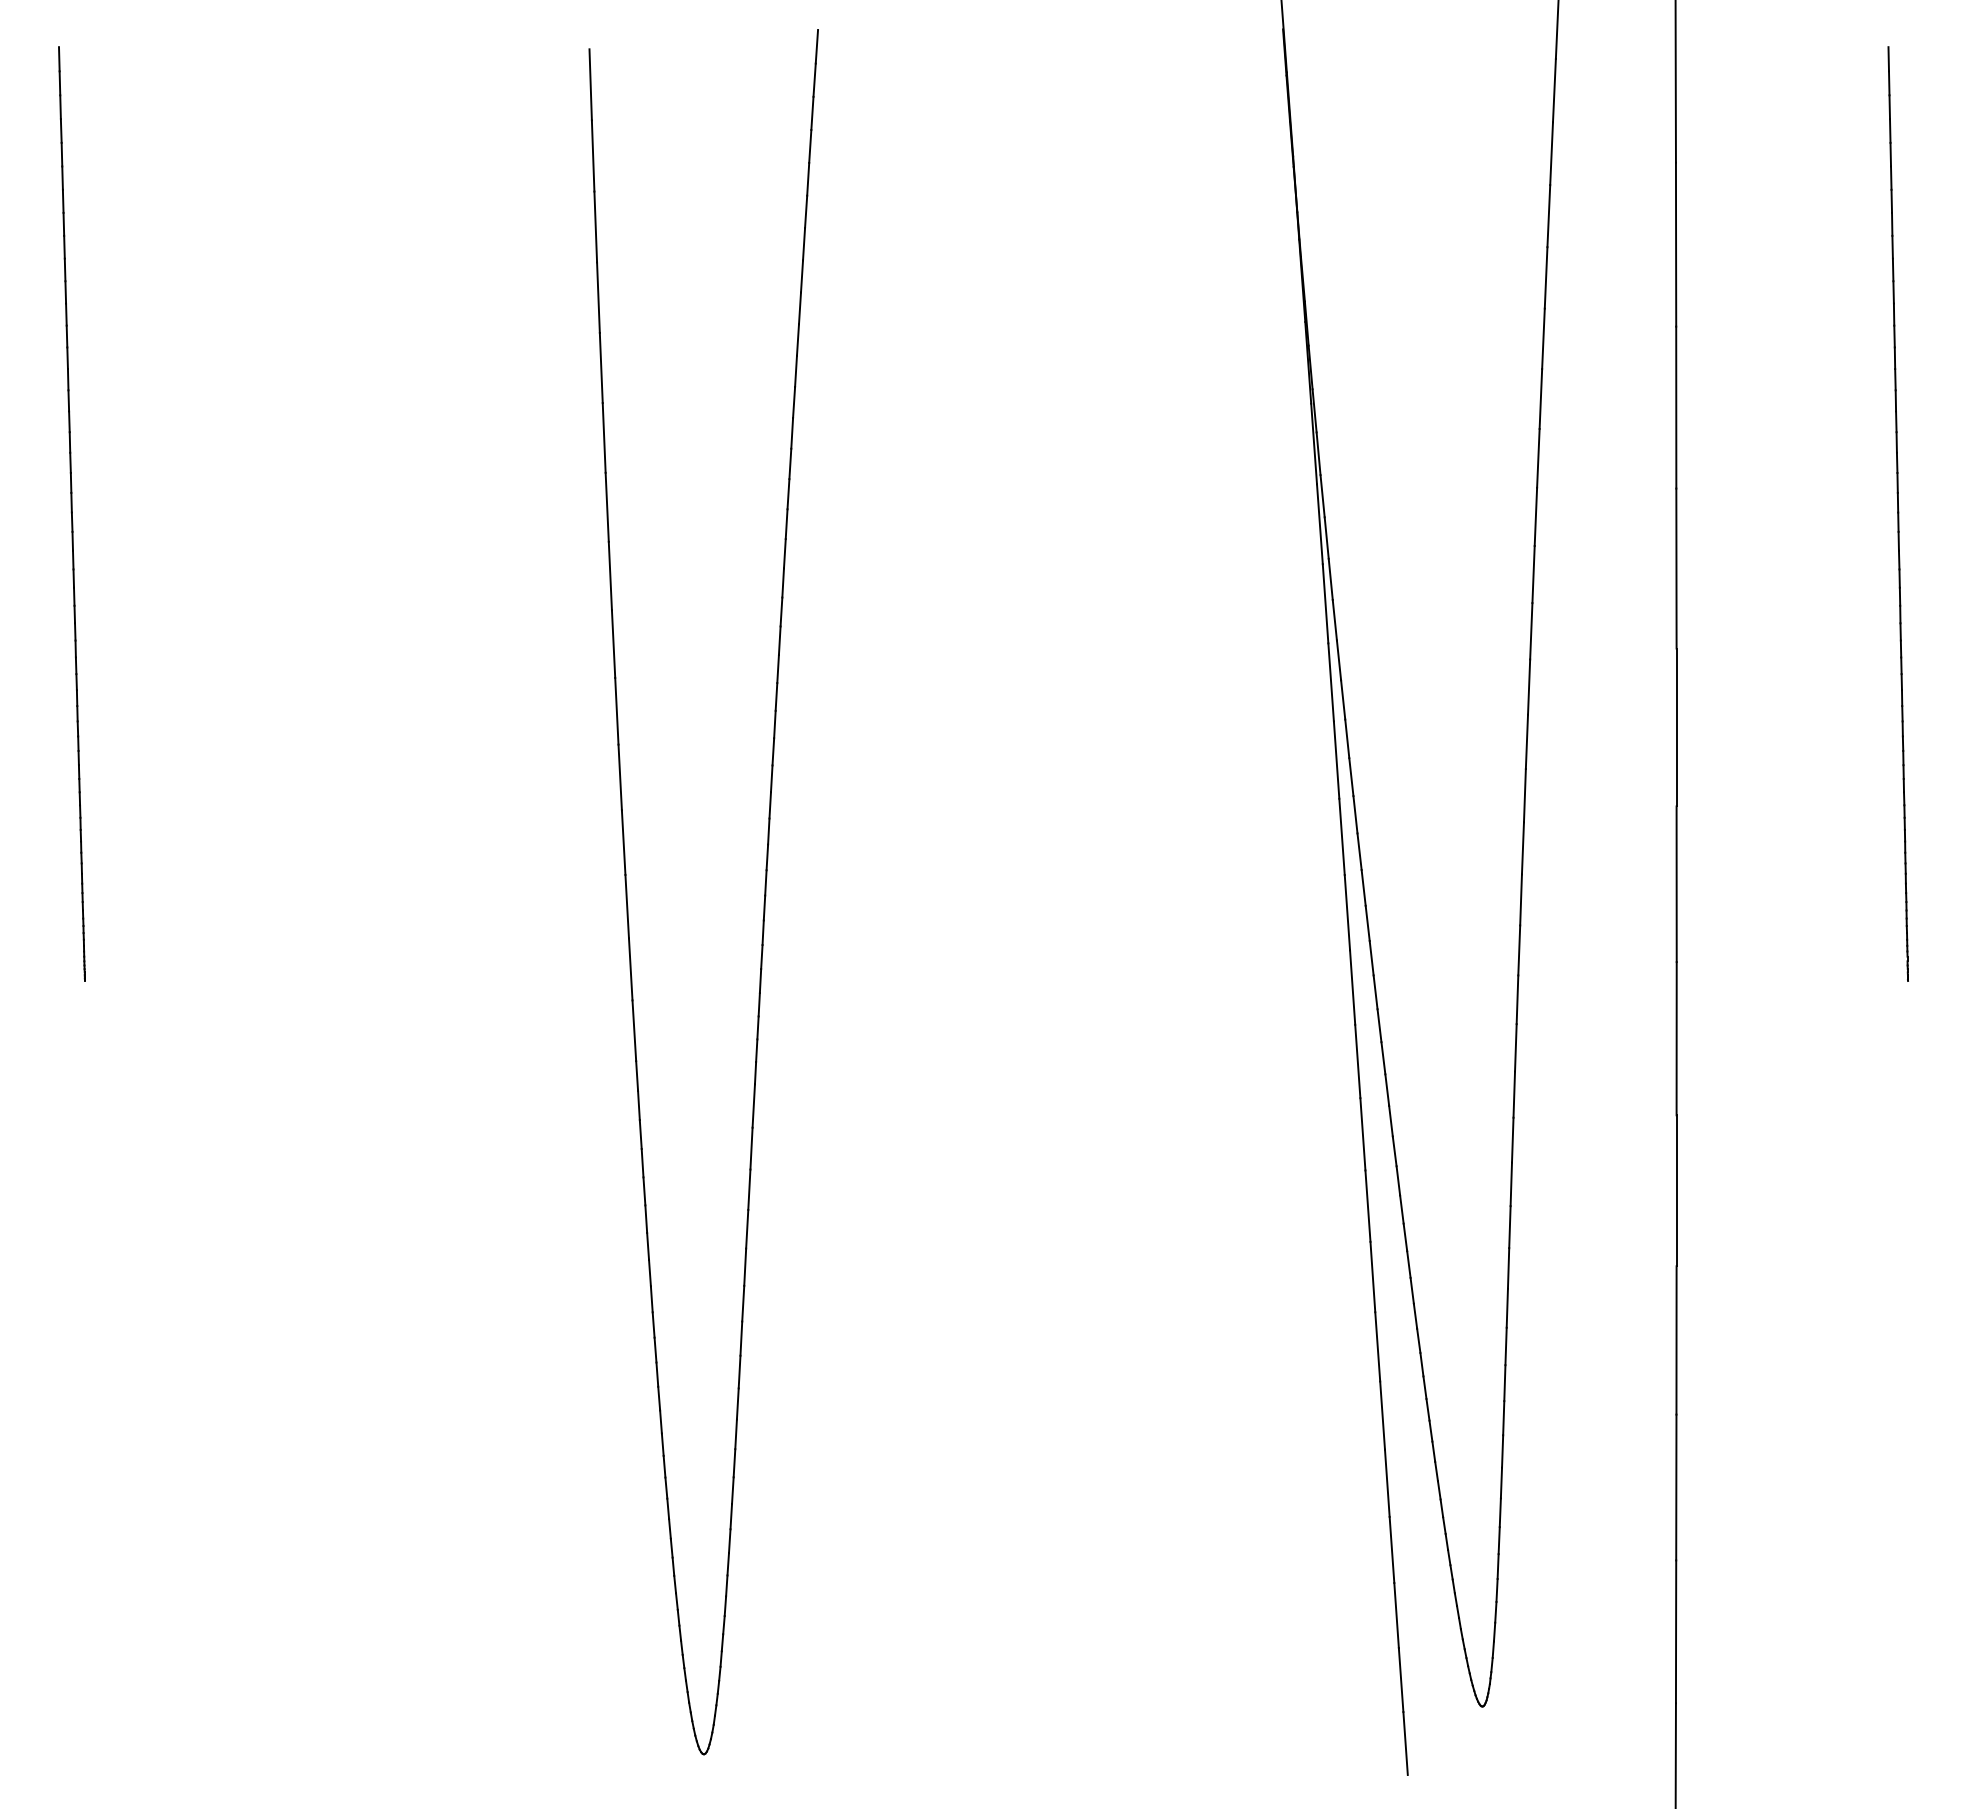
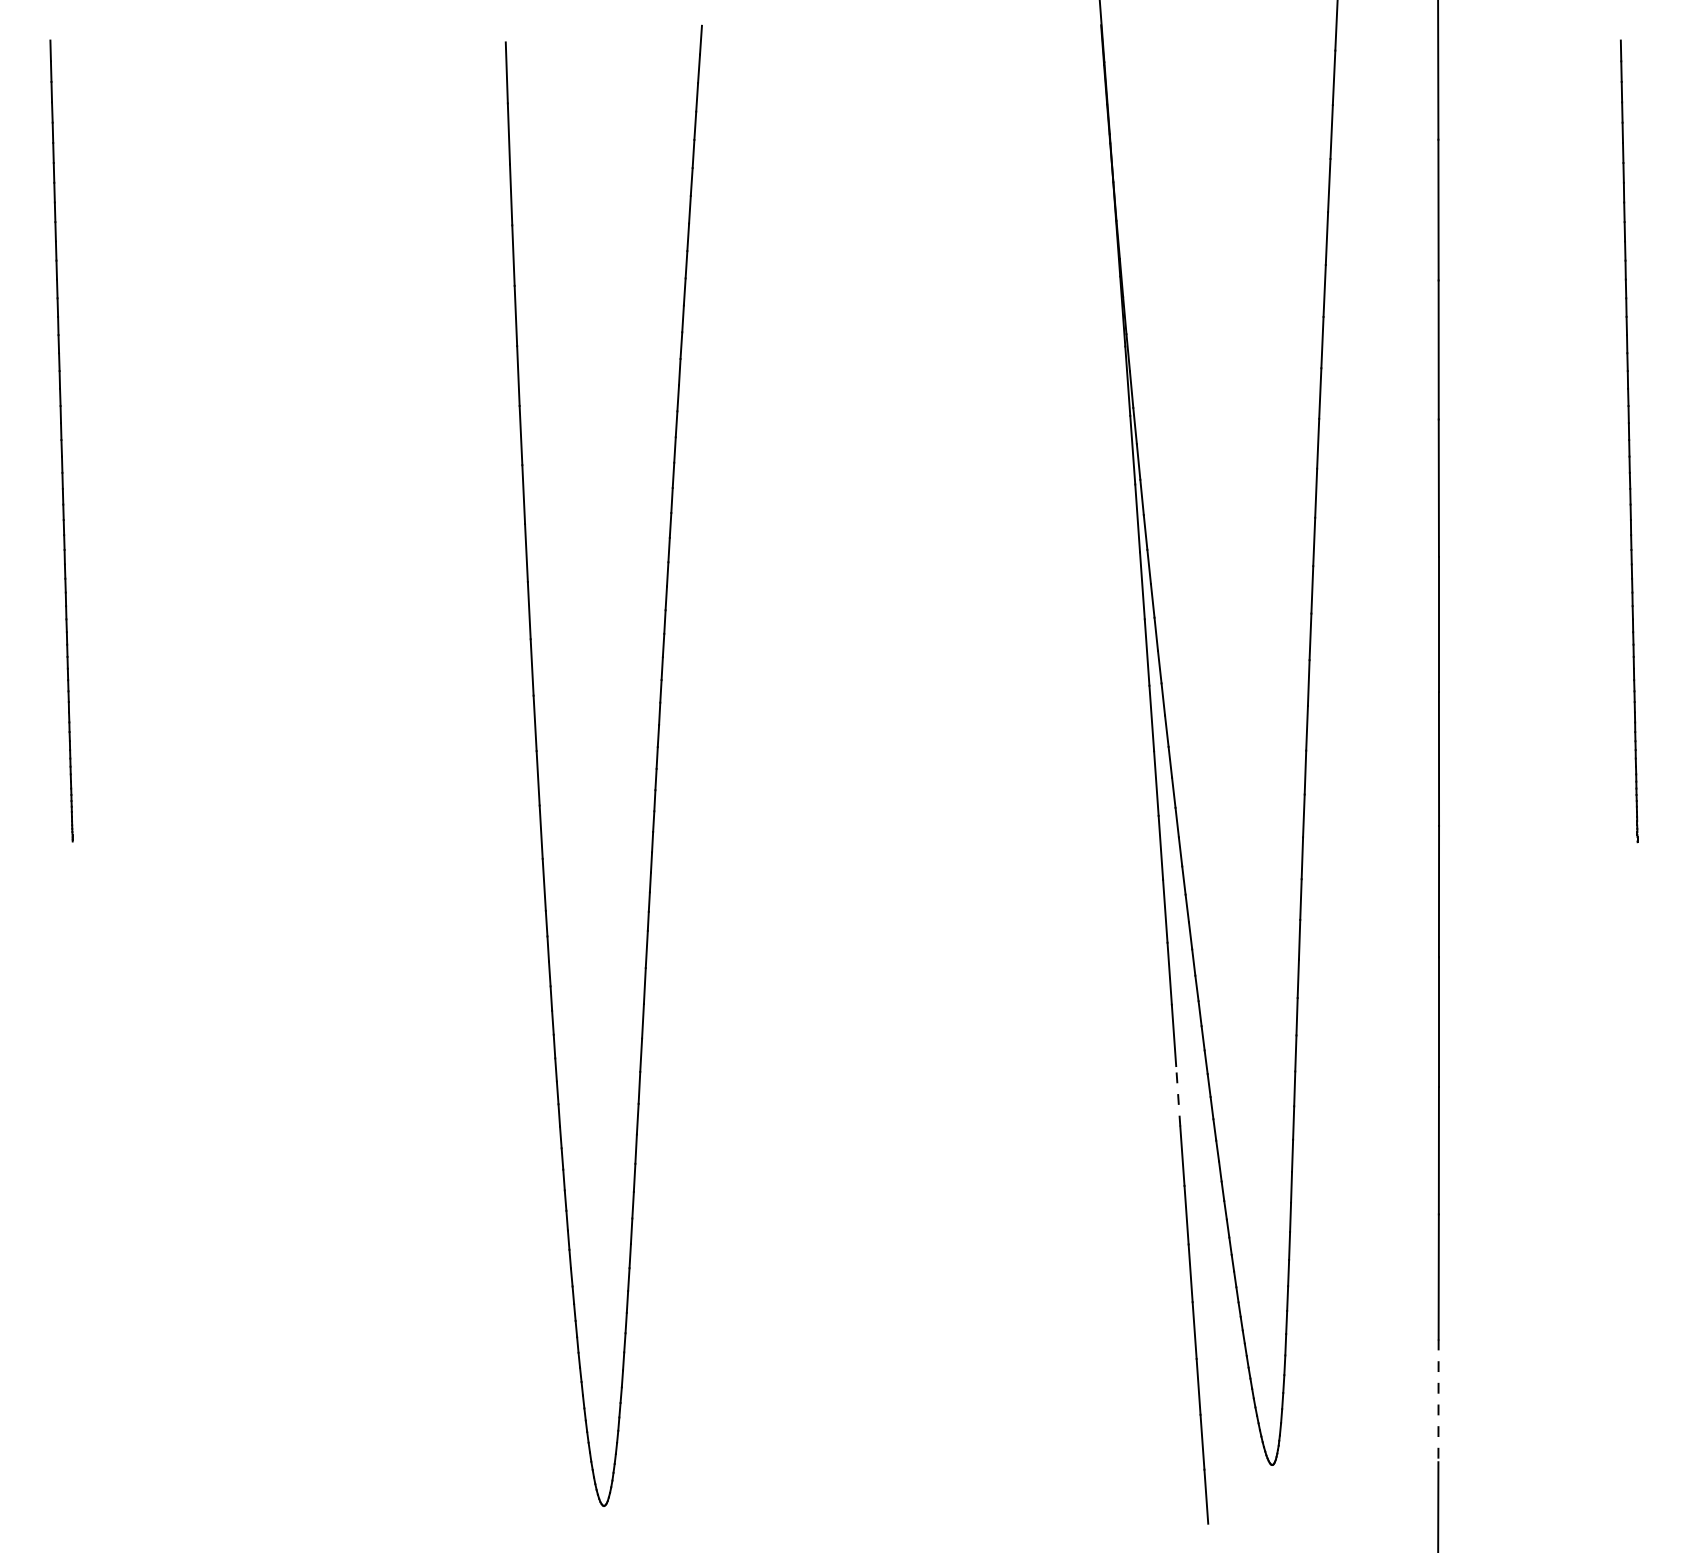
line: (1372, 1276) -> (1177, 1095), solid -> dashed
line: (1676, 1632) -> (1438, 1401), solid -> dashed

